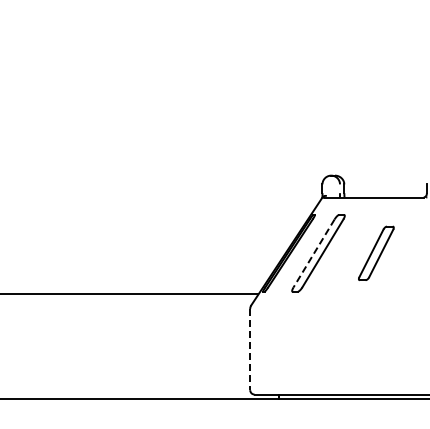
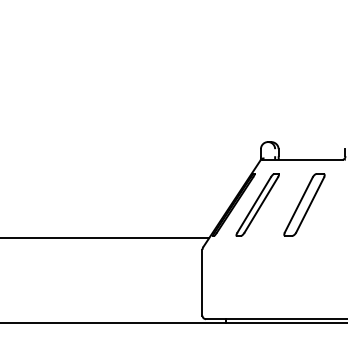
line: (314, 253) -> (254, 205), dashed -> solid
part: (376, 253) -> (304, 205), size x1.43
line: (250, 349) -> (202, 282), dashed -> solid

